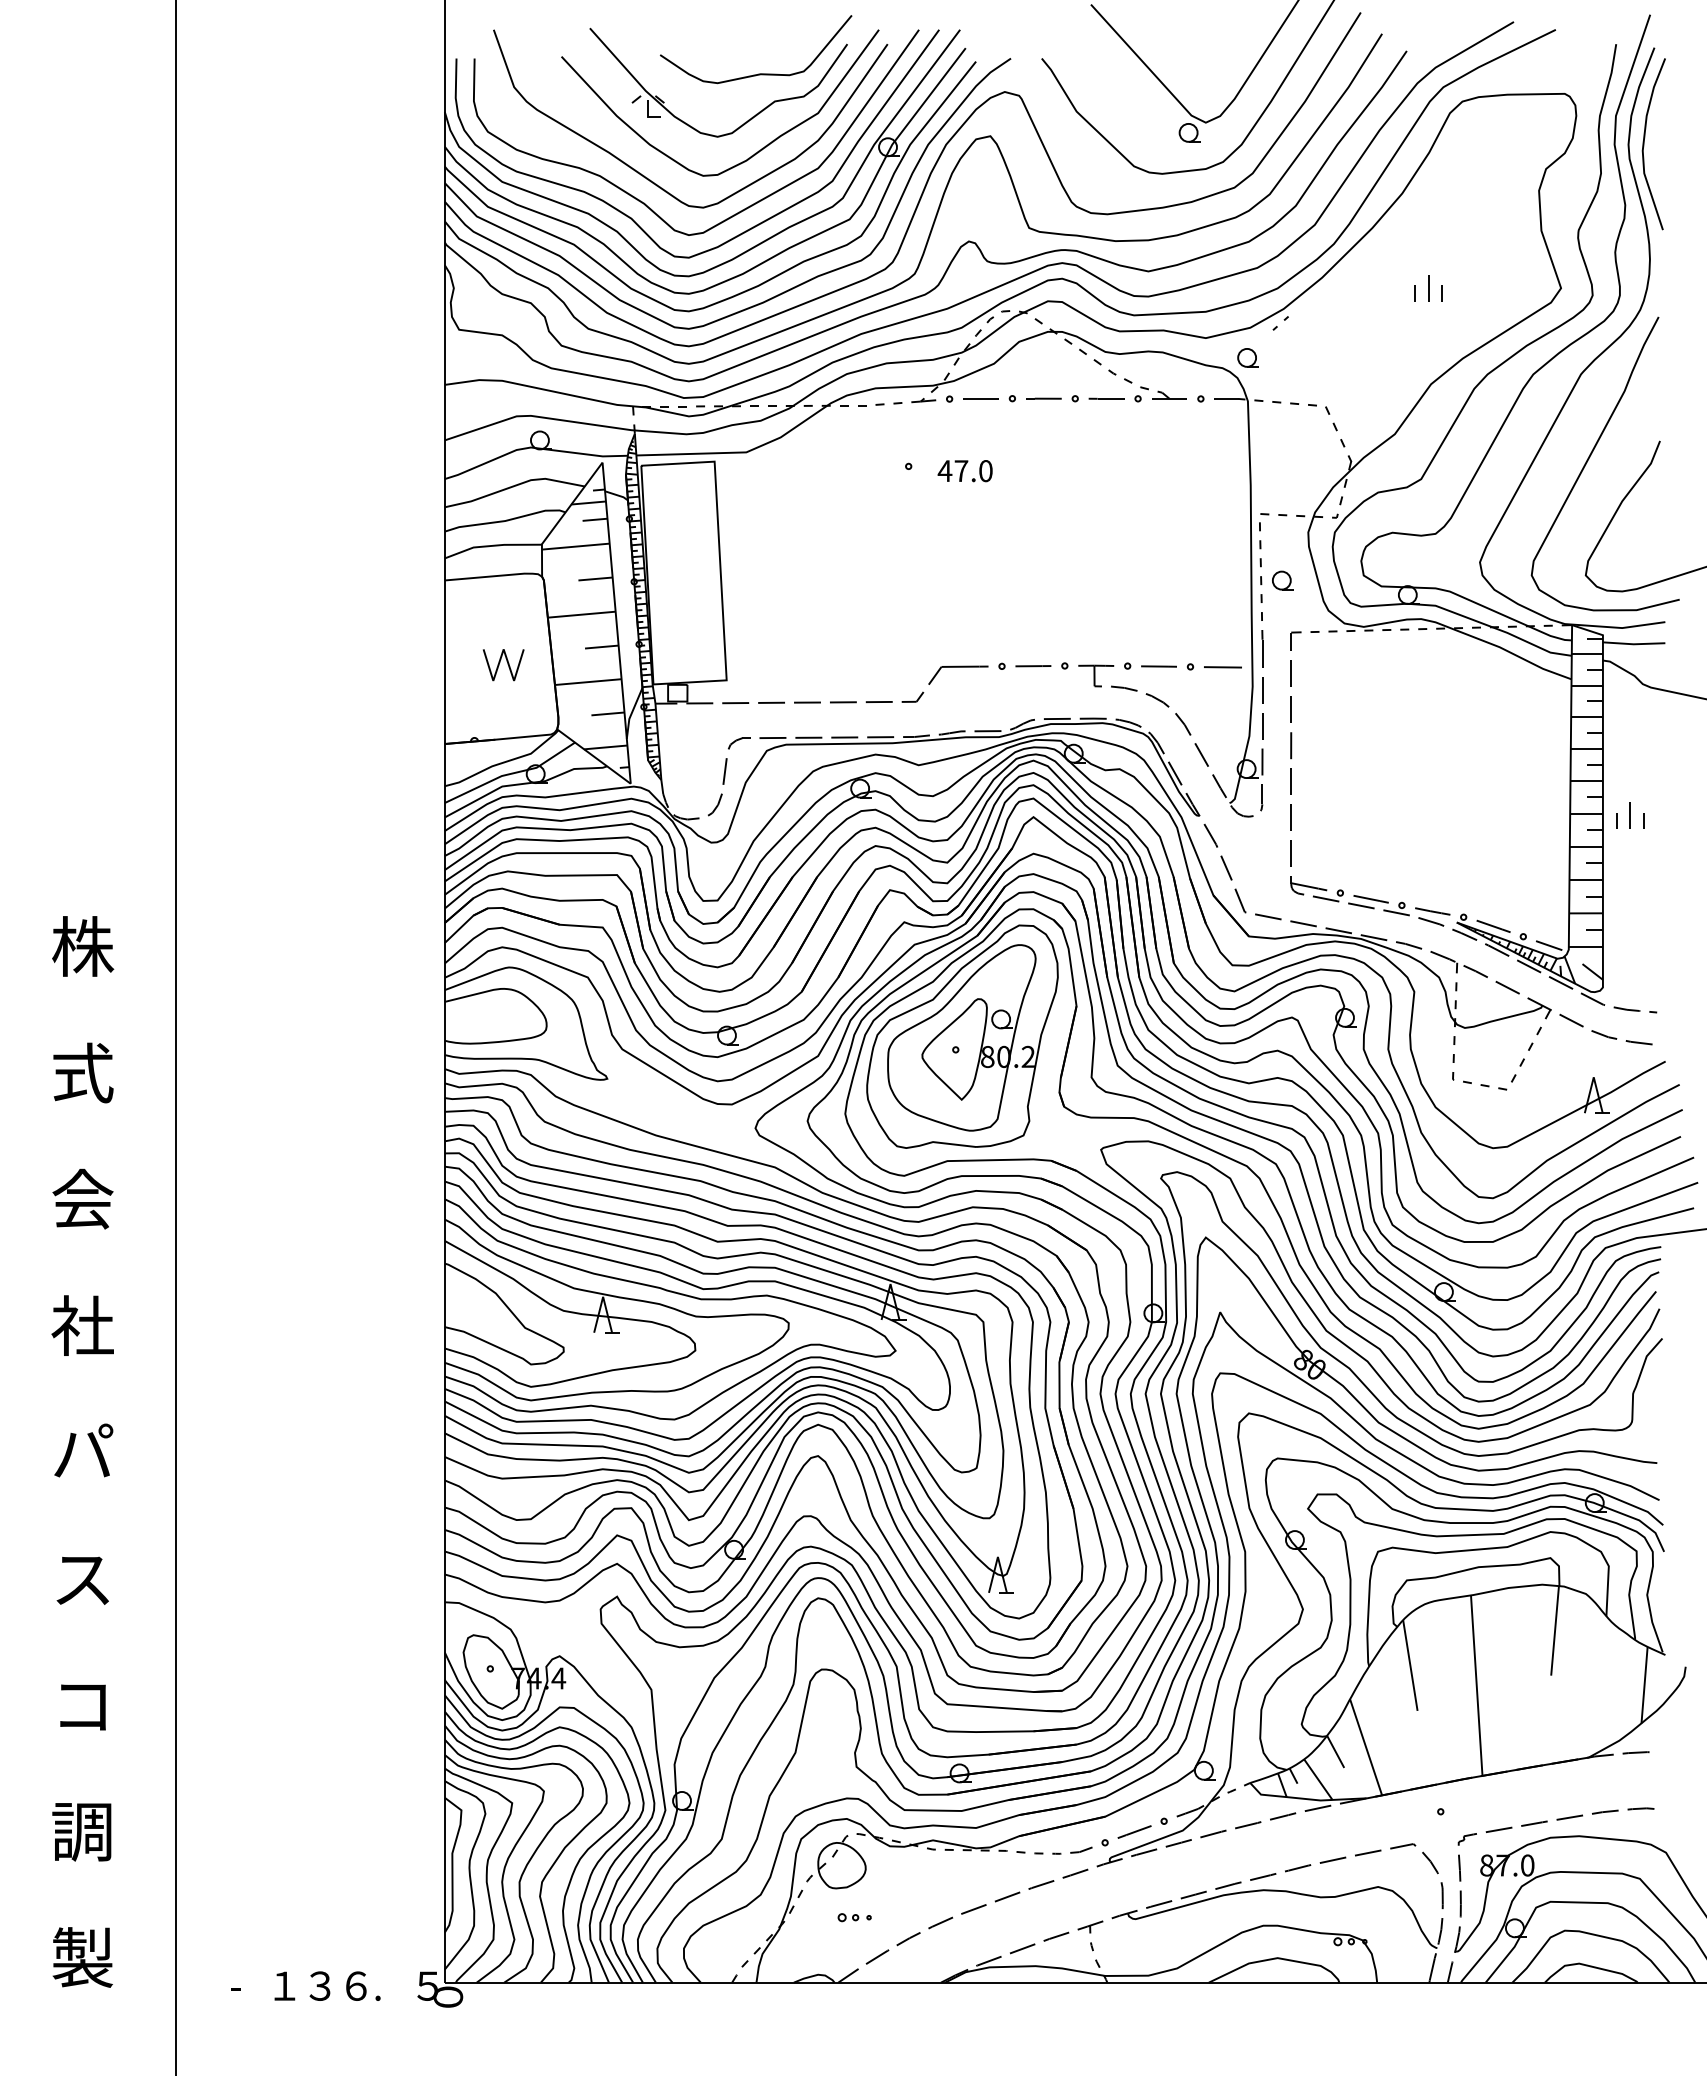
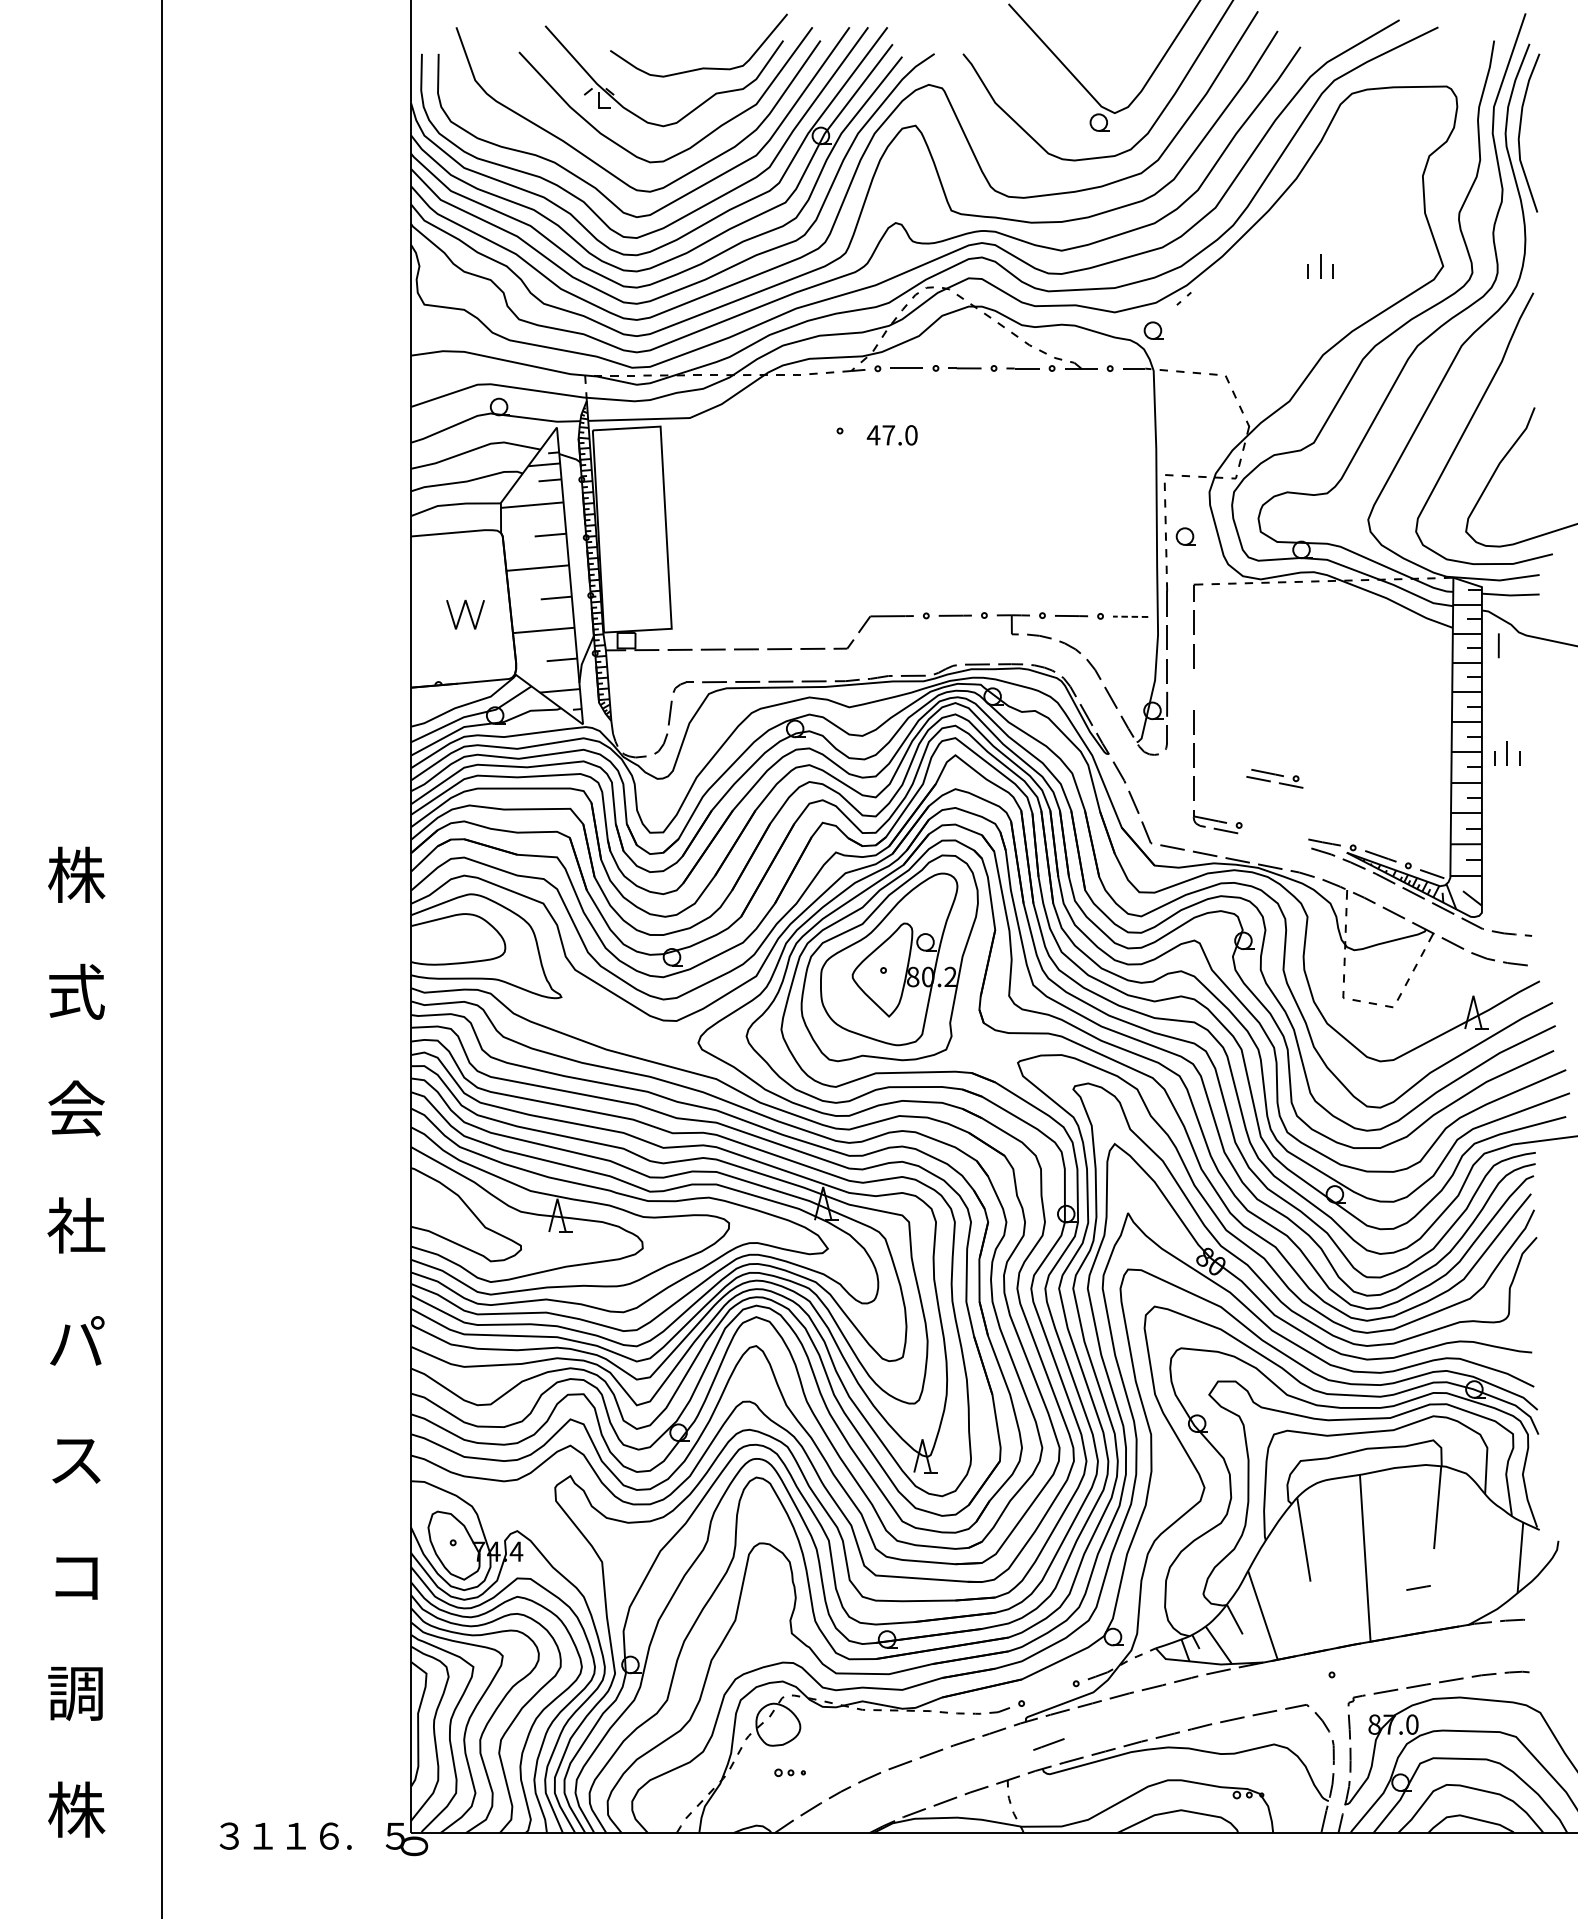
line: (1222, 667) -> (1130, 616), solid -> dashed
line: (1291, 745) -> (1499, 645), moved
part: (1378, 905) -> (1274, 778), moved
line: (1534, 1717) -> (1418, 1587), added
line: (1134, 1831) -> (1048, 1744), moved
text: (83, 1957) -> (77, 1809), 製 -> 株
text: (244, 1985) -> (225, 1835), - -> ３
text: (319, 1985) -> (295, 1835), ３ -> １

